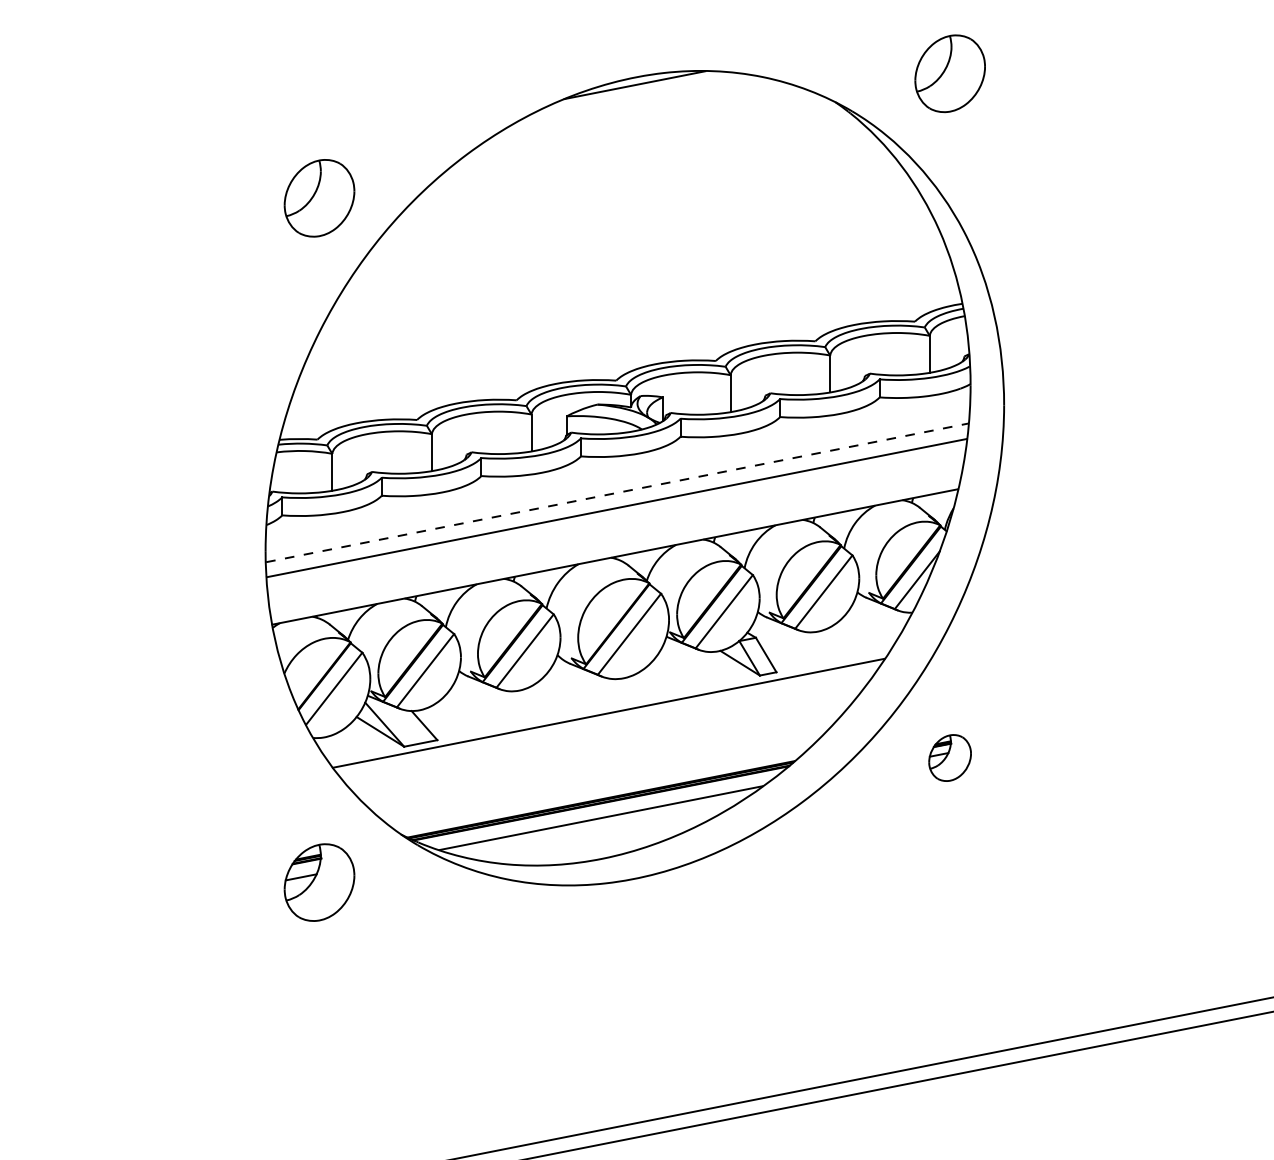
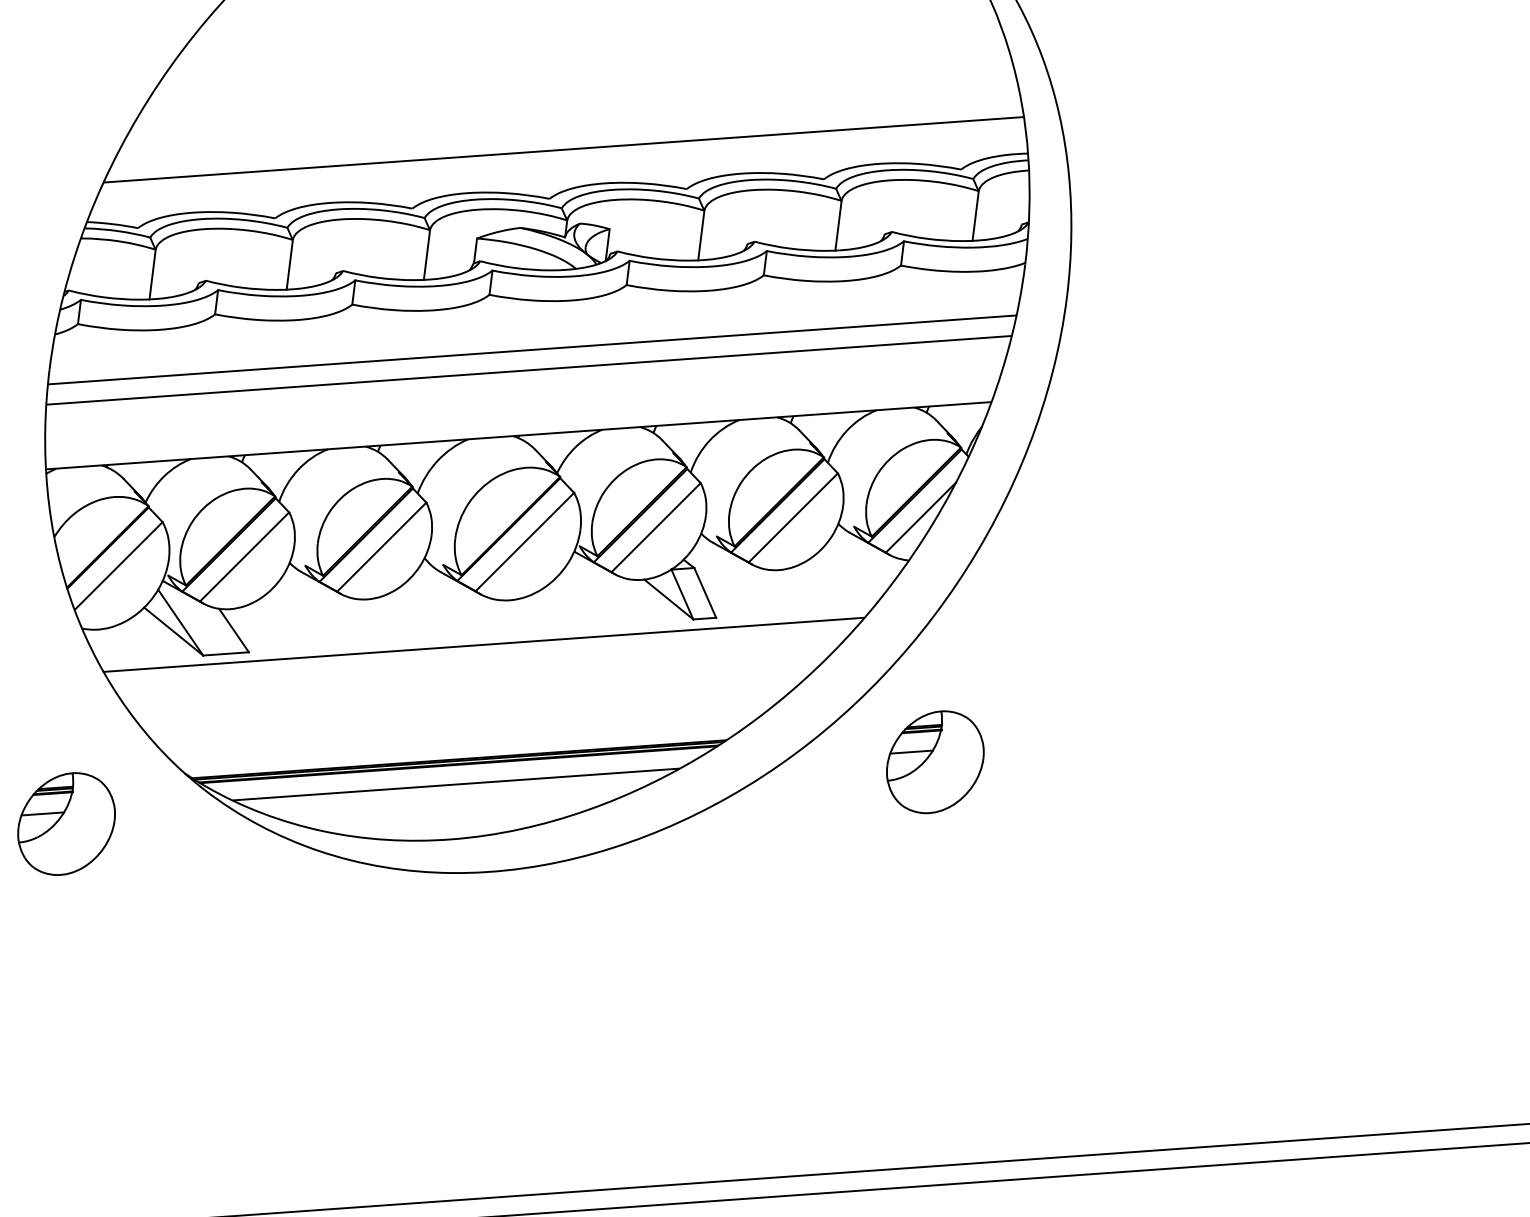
line: (621, 343) -> (562, 149), added
line: (617, 492) -> (532, 349), dashed -> solid
part: (949, 757) -> (934, 761), size x1.67

